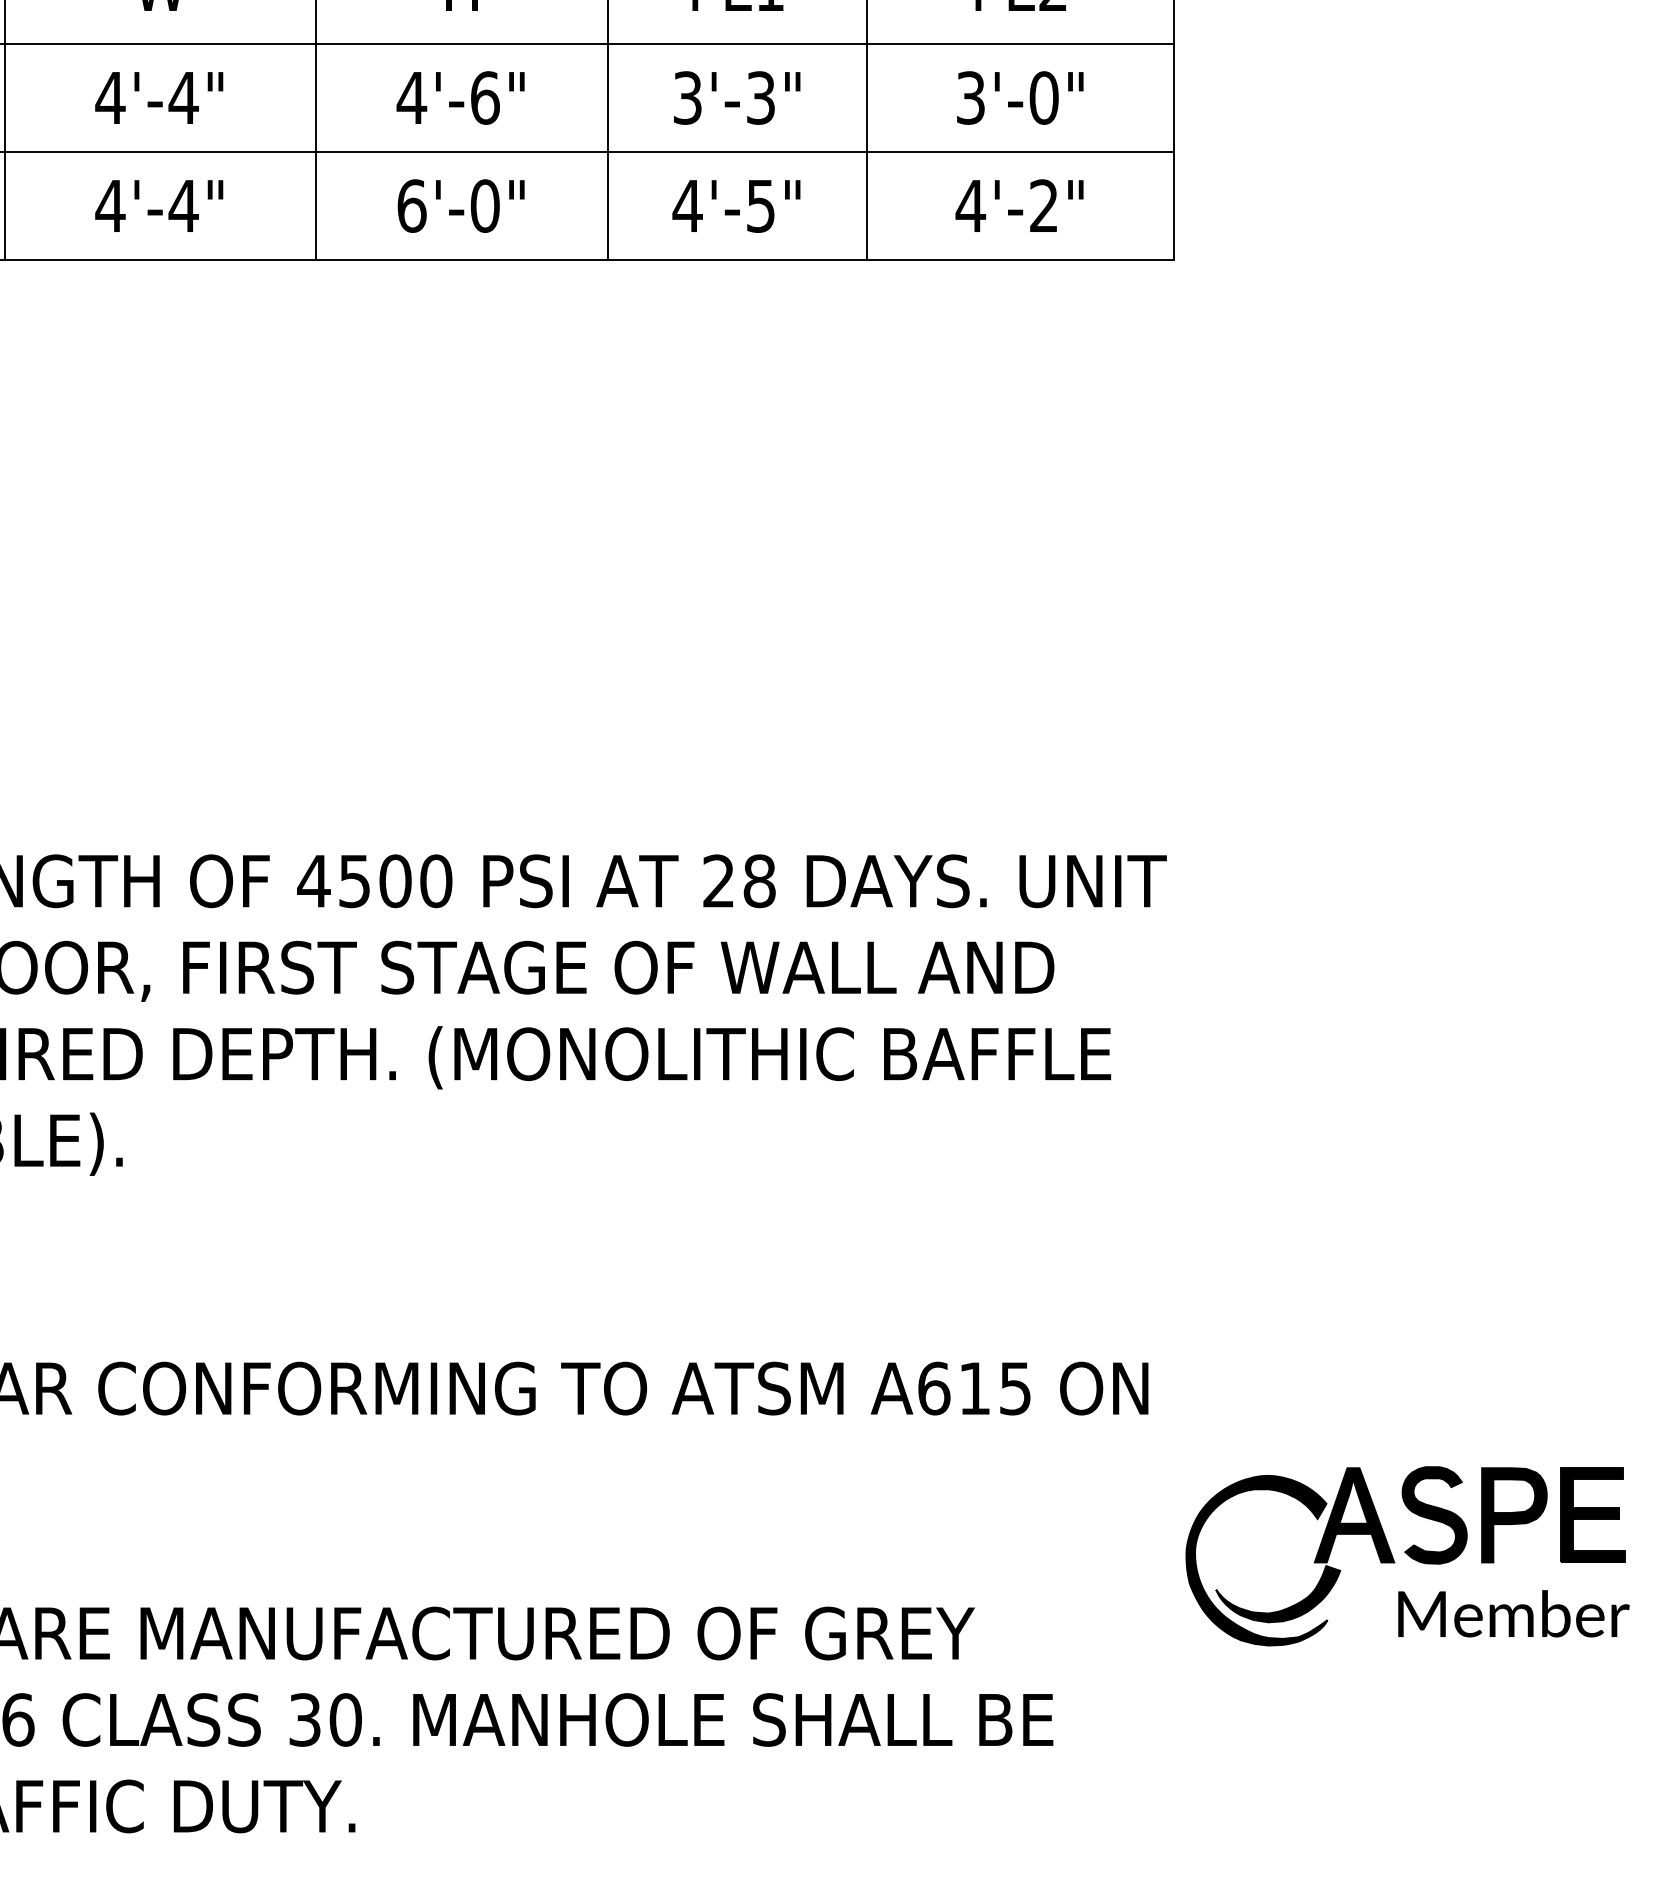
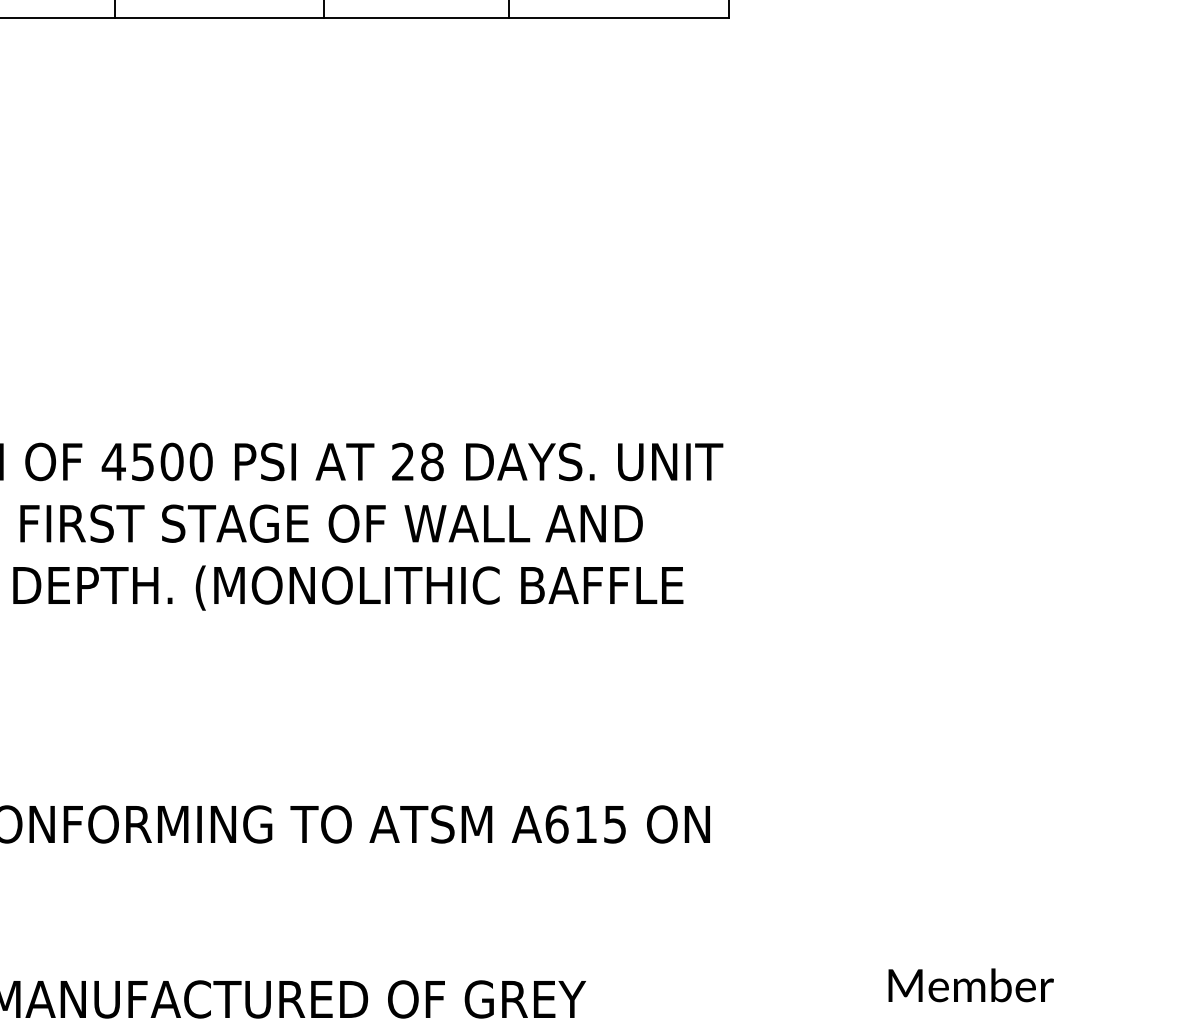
part: (1405, 1556) -> (893, 944), removed

